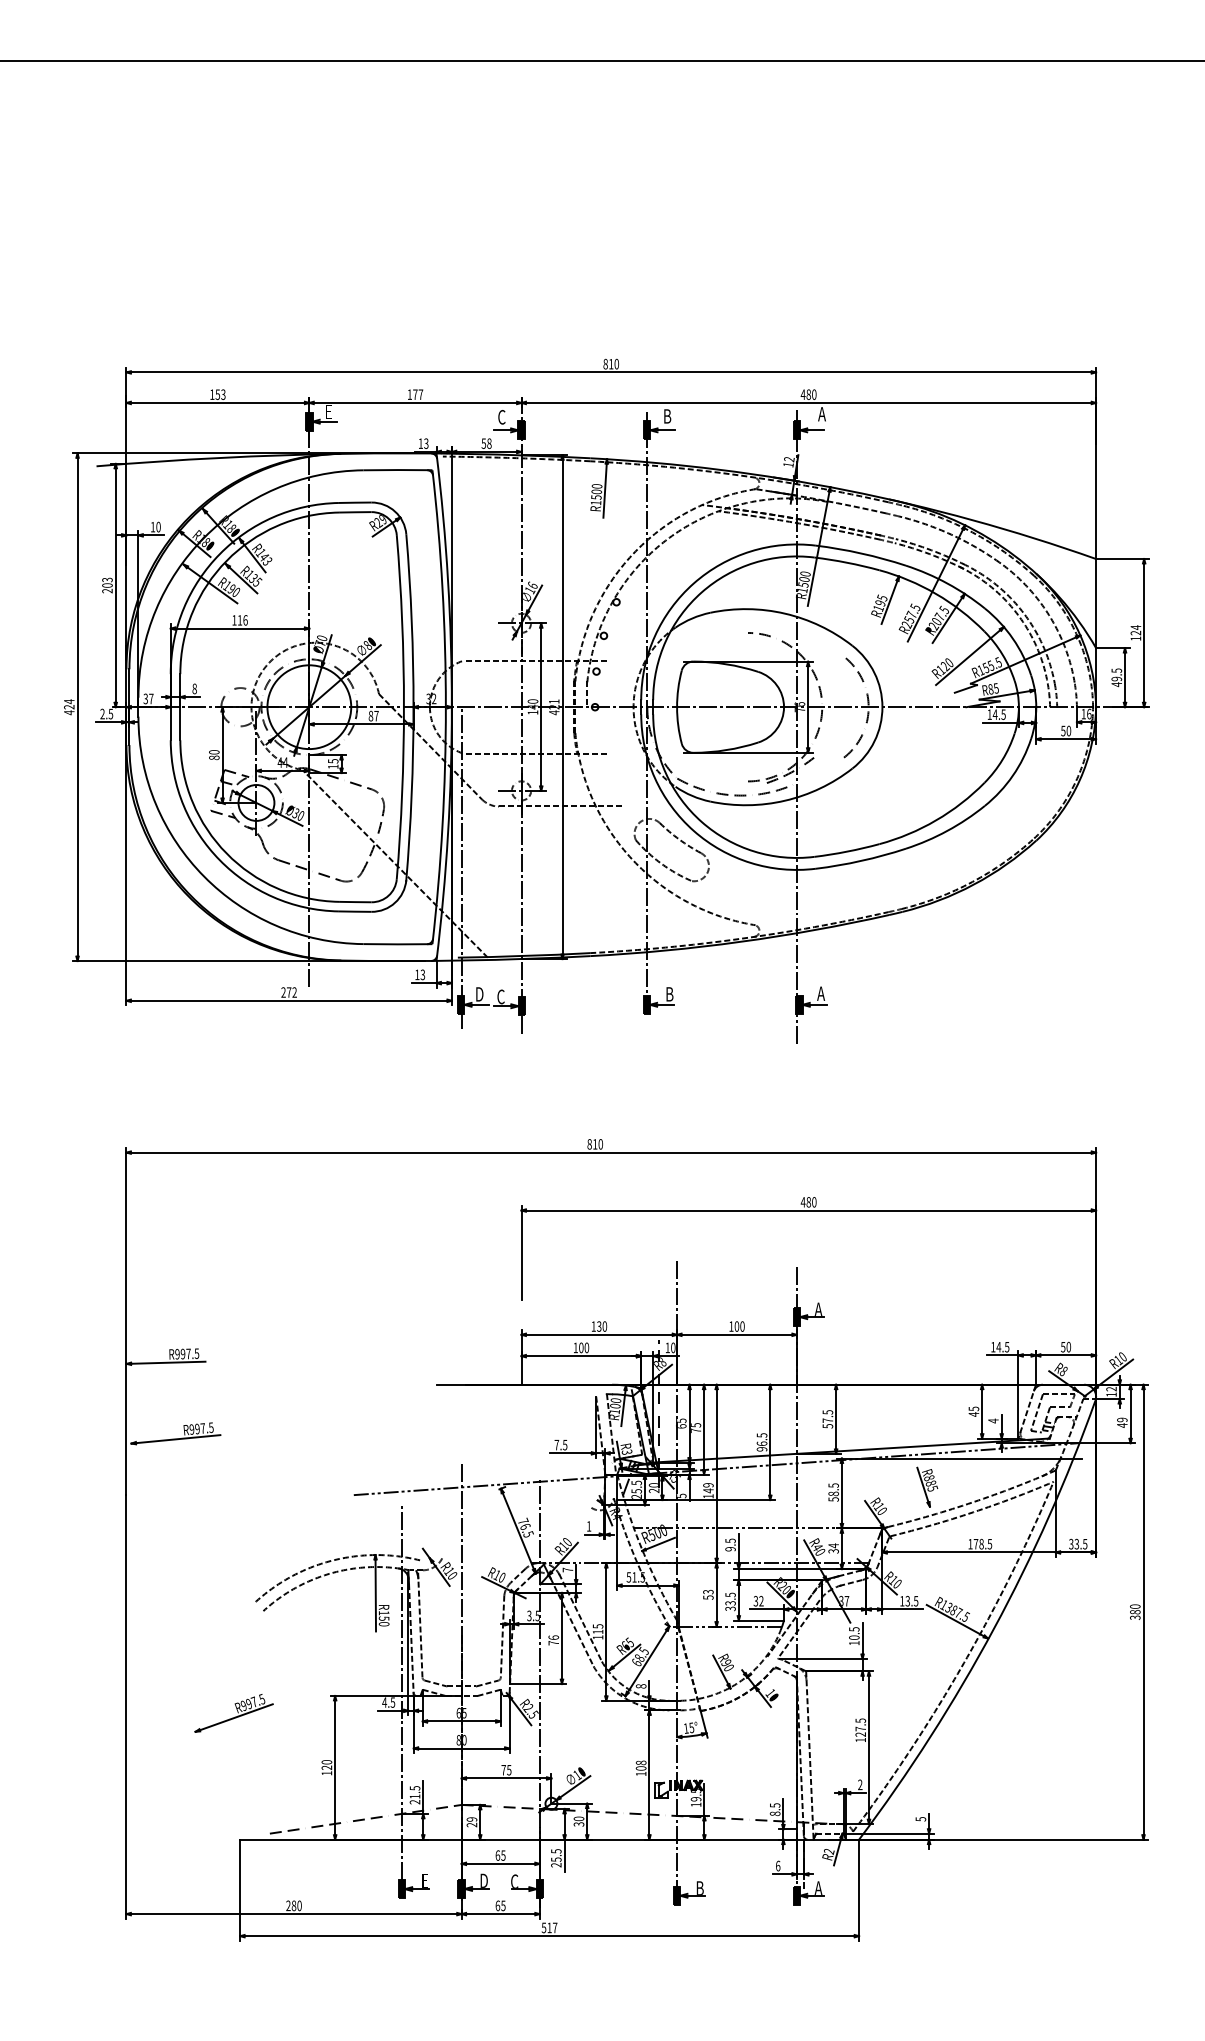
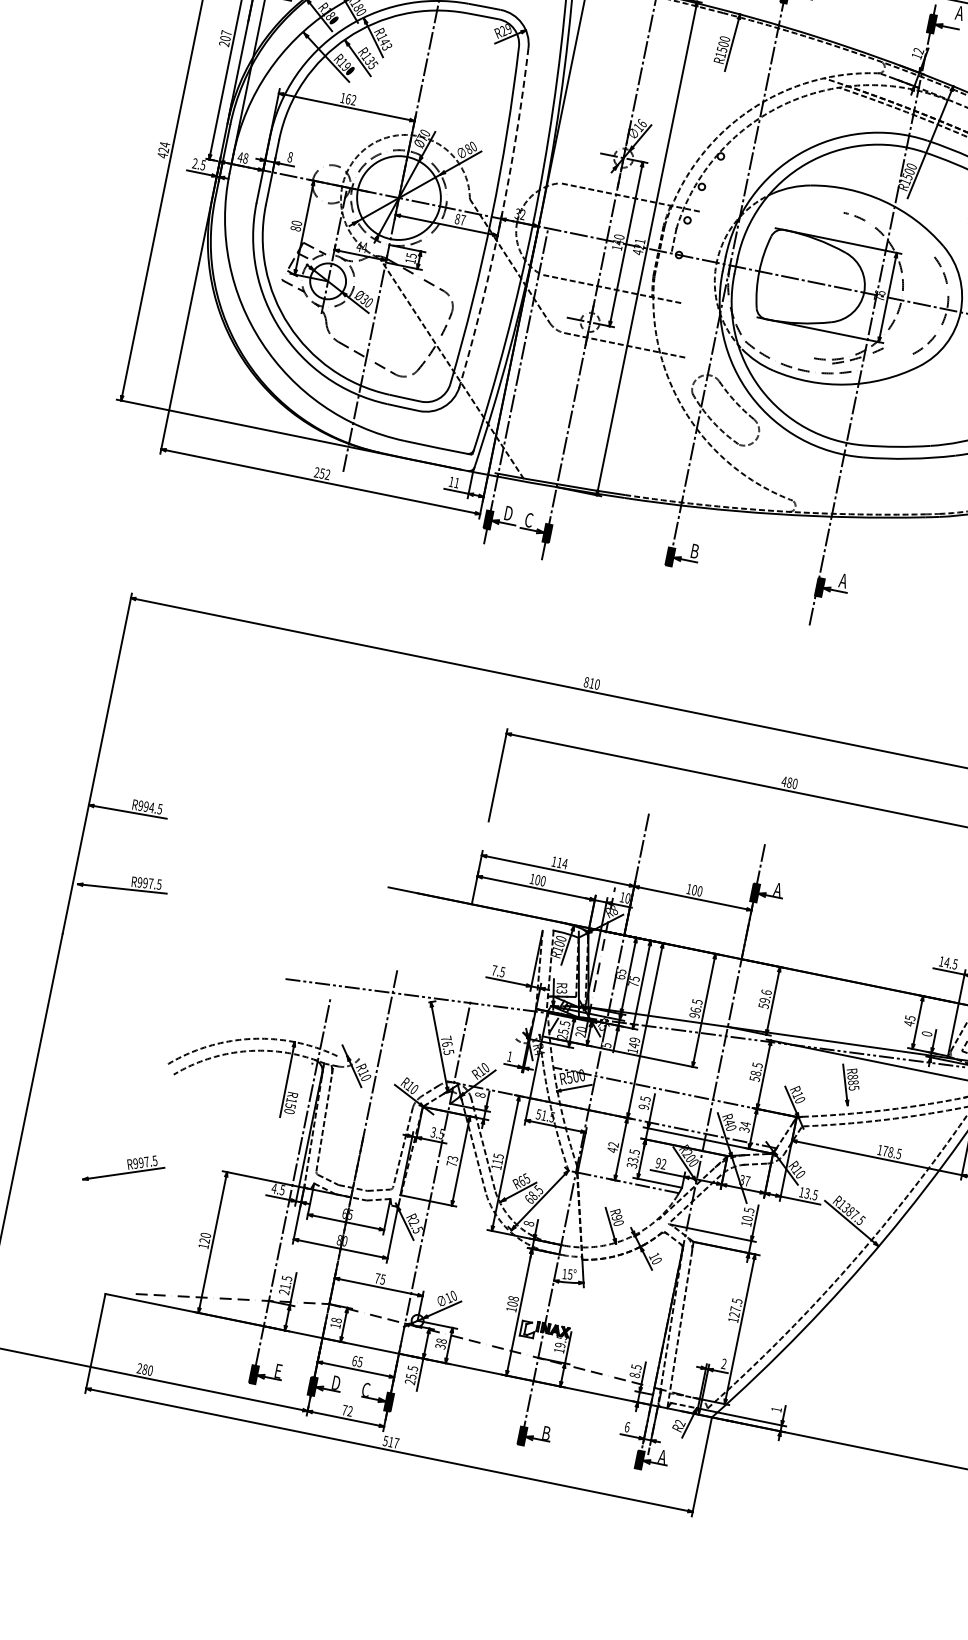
text: (107, 579) -> (226, 32), 203 -> 207
text: (242, 620) -> (350, 99), 116 -> 162
text: (148, 698) -> (243, 157), 37 -> 48
arc: (413, 708) -> (500, 220), solid -> dashed
text: (422, 974) -> (456, 482), 13 -> 11
text: (288, 992) -> (321, 473), 272 -> 252
text: (602, 1326) -> (562, 863), 130 -> 114
text: (188, 1353) -> (151, 807), R997.5 -> R994.5
text: (827, 1416) -> (765, 996), 57.5 -> 59.6
text: (993, 1420) -> (927, 1033), 4 -> 0
text: (567, 1569) -> (480, 1094), 7 -> 8
text: (708, 1594) -> (613, 1147), 53 -> 42
text: (755, 1601) -> (657, 1163), 32 -> 92
text: (553, 1637) -> (452, 1158), 76 -> 73
text: (578, 1818) -> (441, 1340), 30 -> 38
text: (920, 1819) -> (776, 1409), 5 -> 1
text: (471, 1822) -> (335, 1323), 29 -> 18
text: (500, 1905) -> (347, 1410), 65 -> 72

